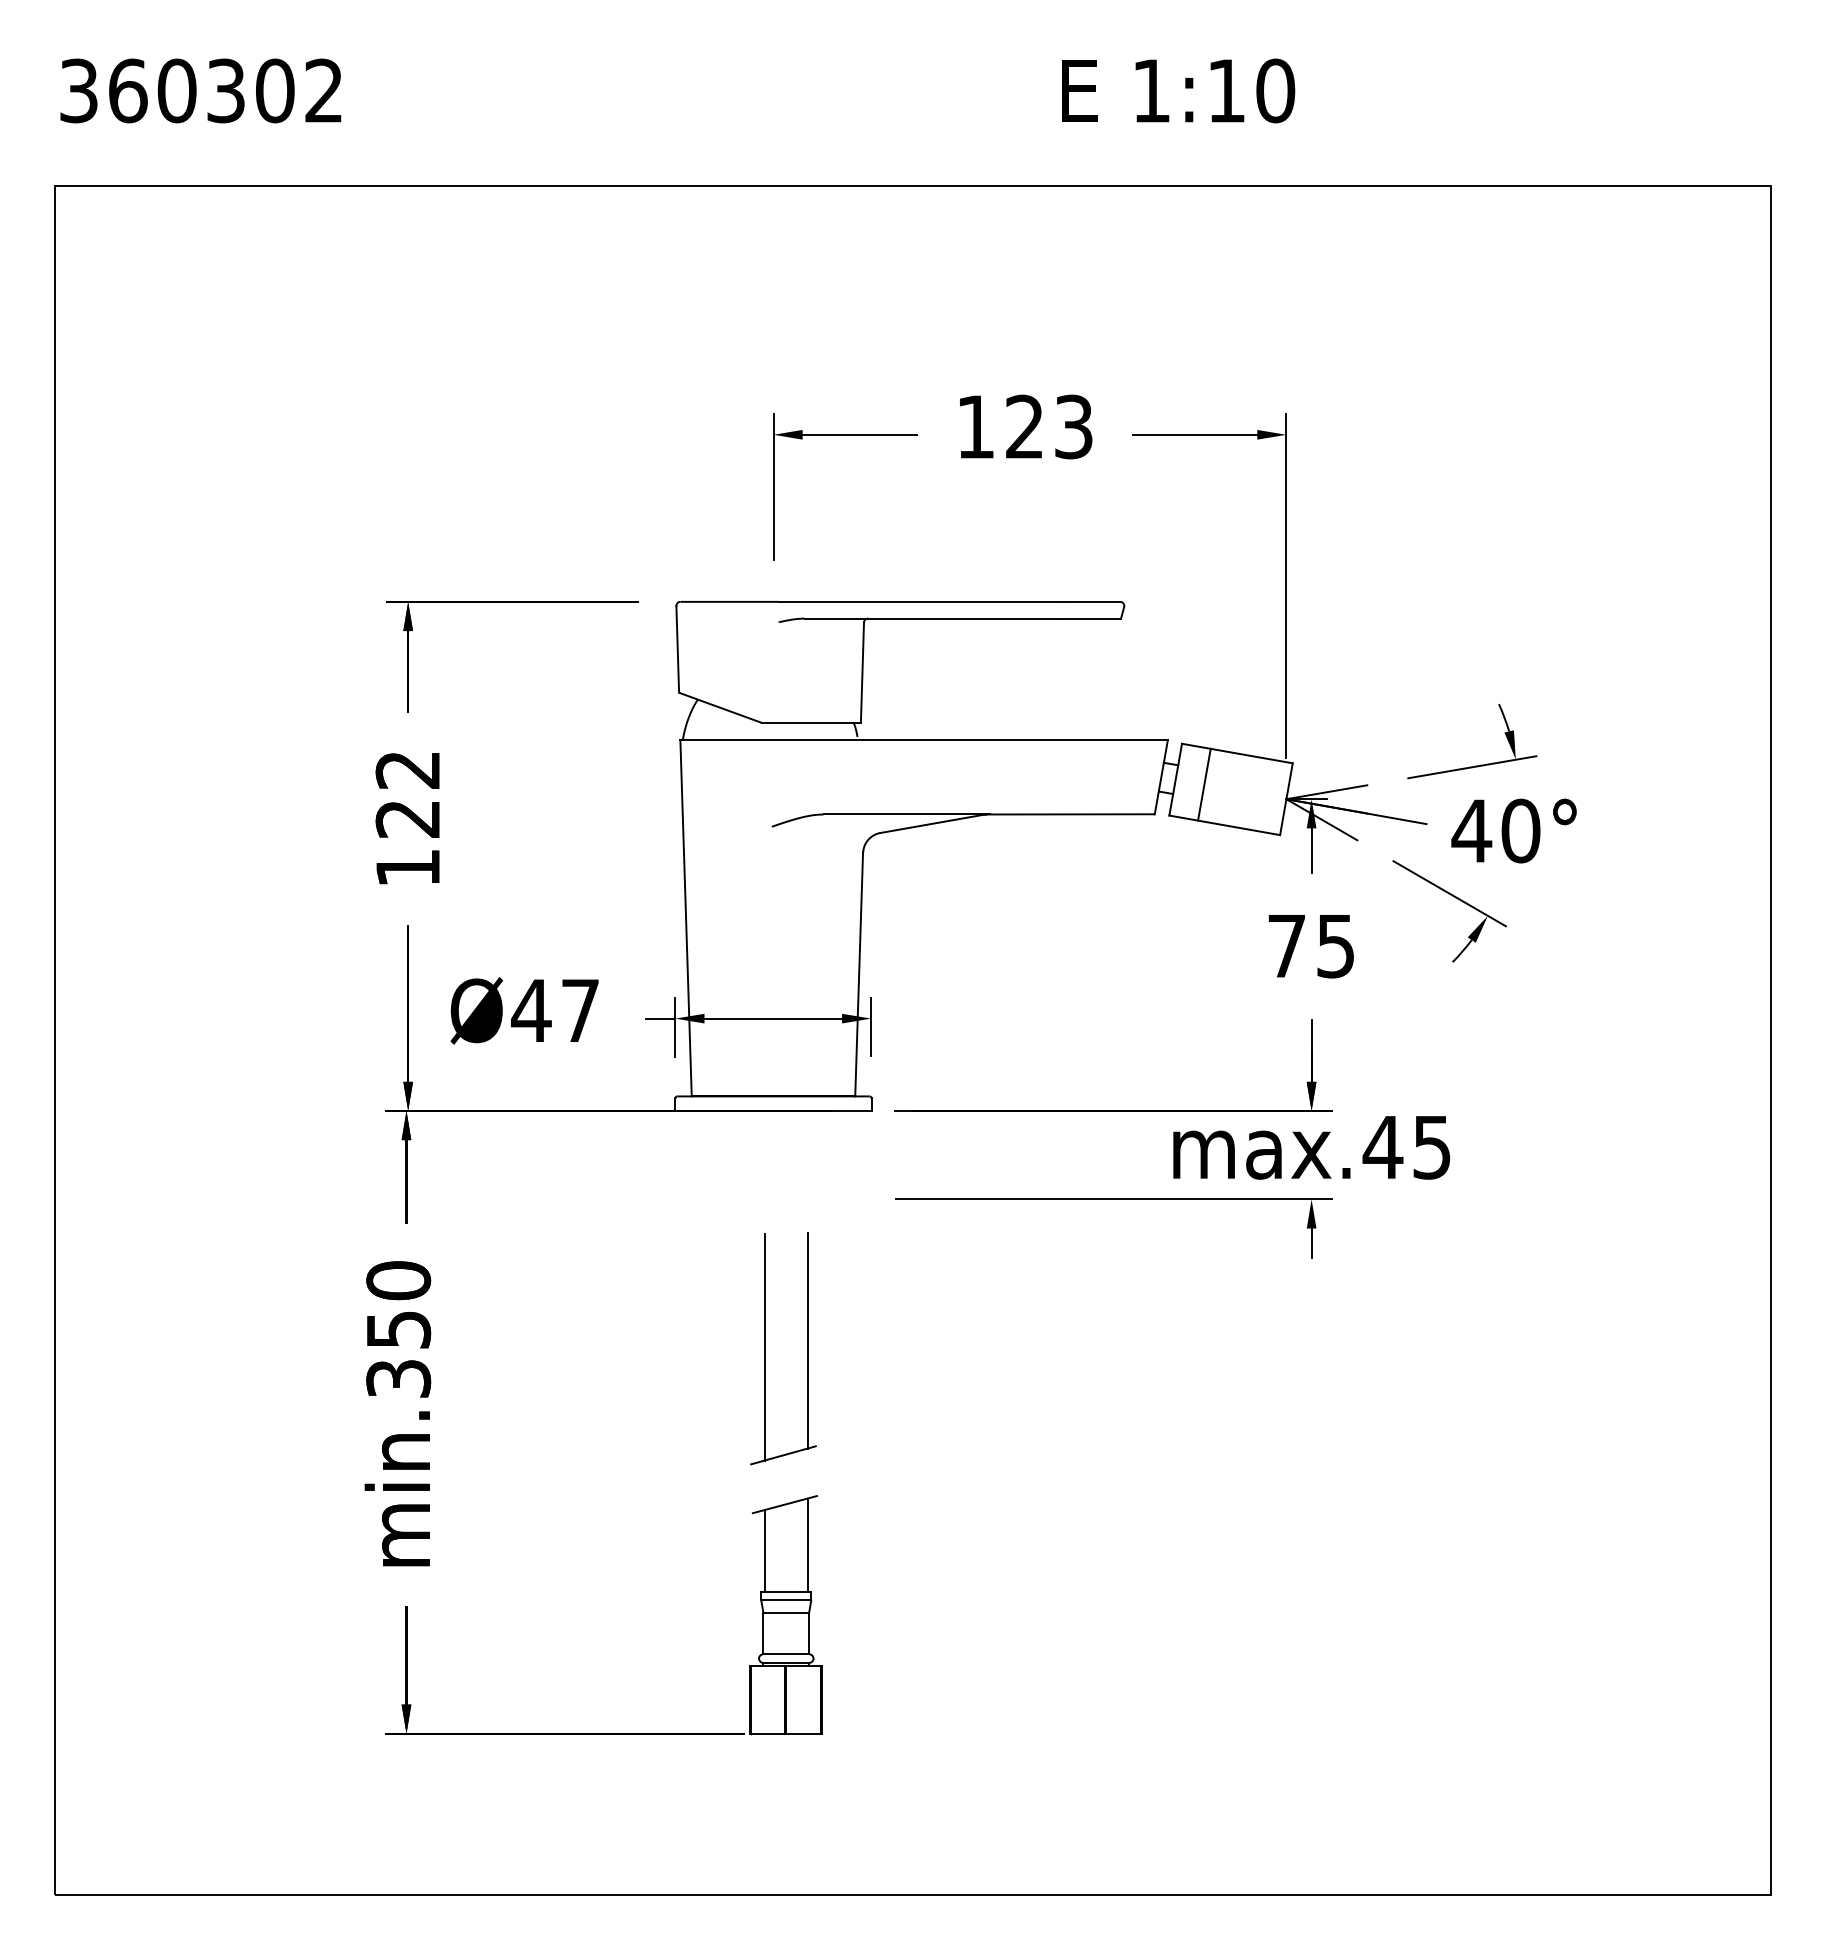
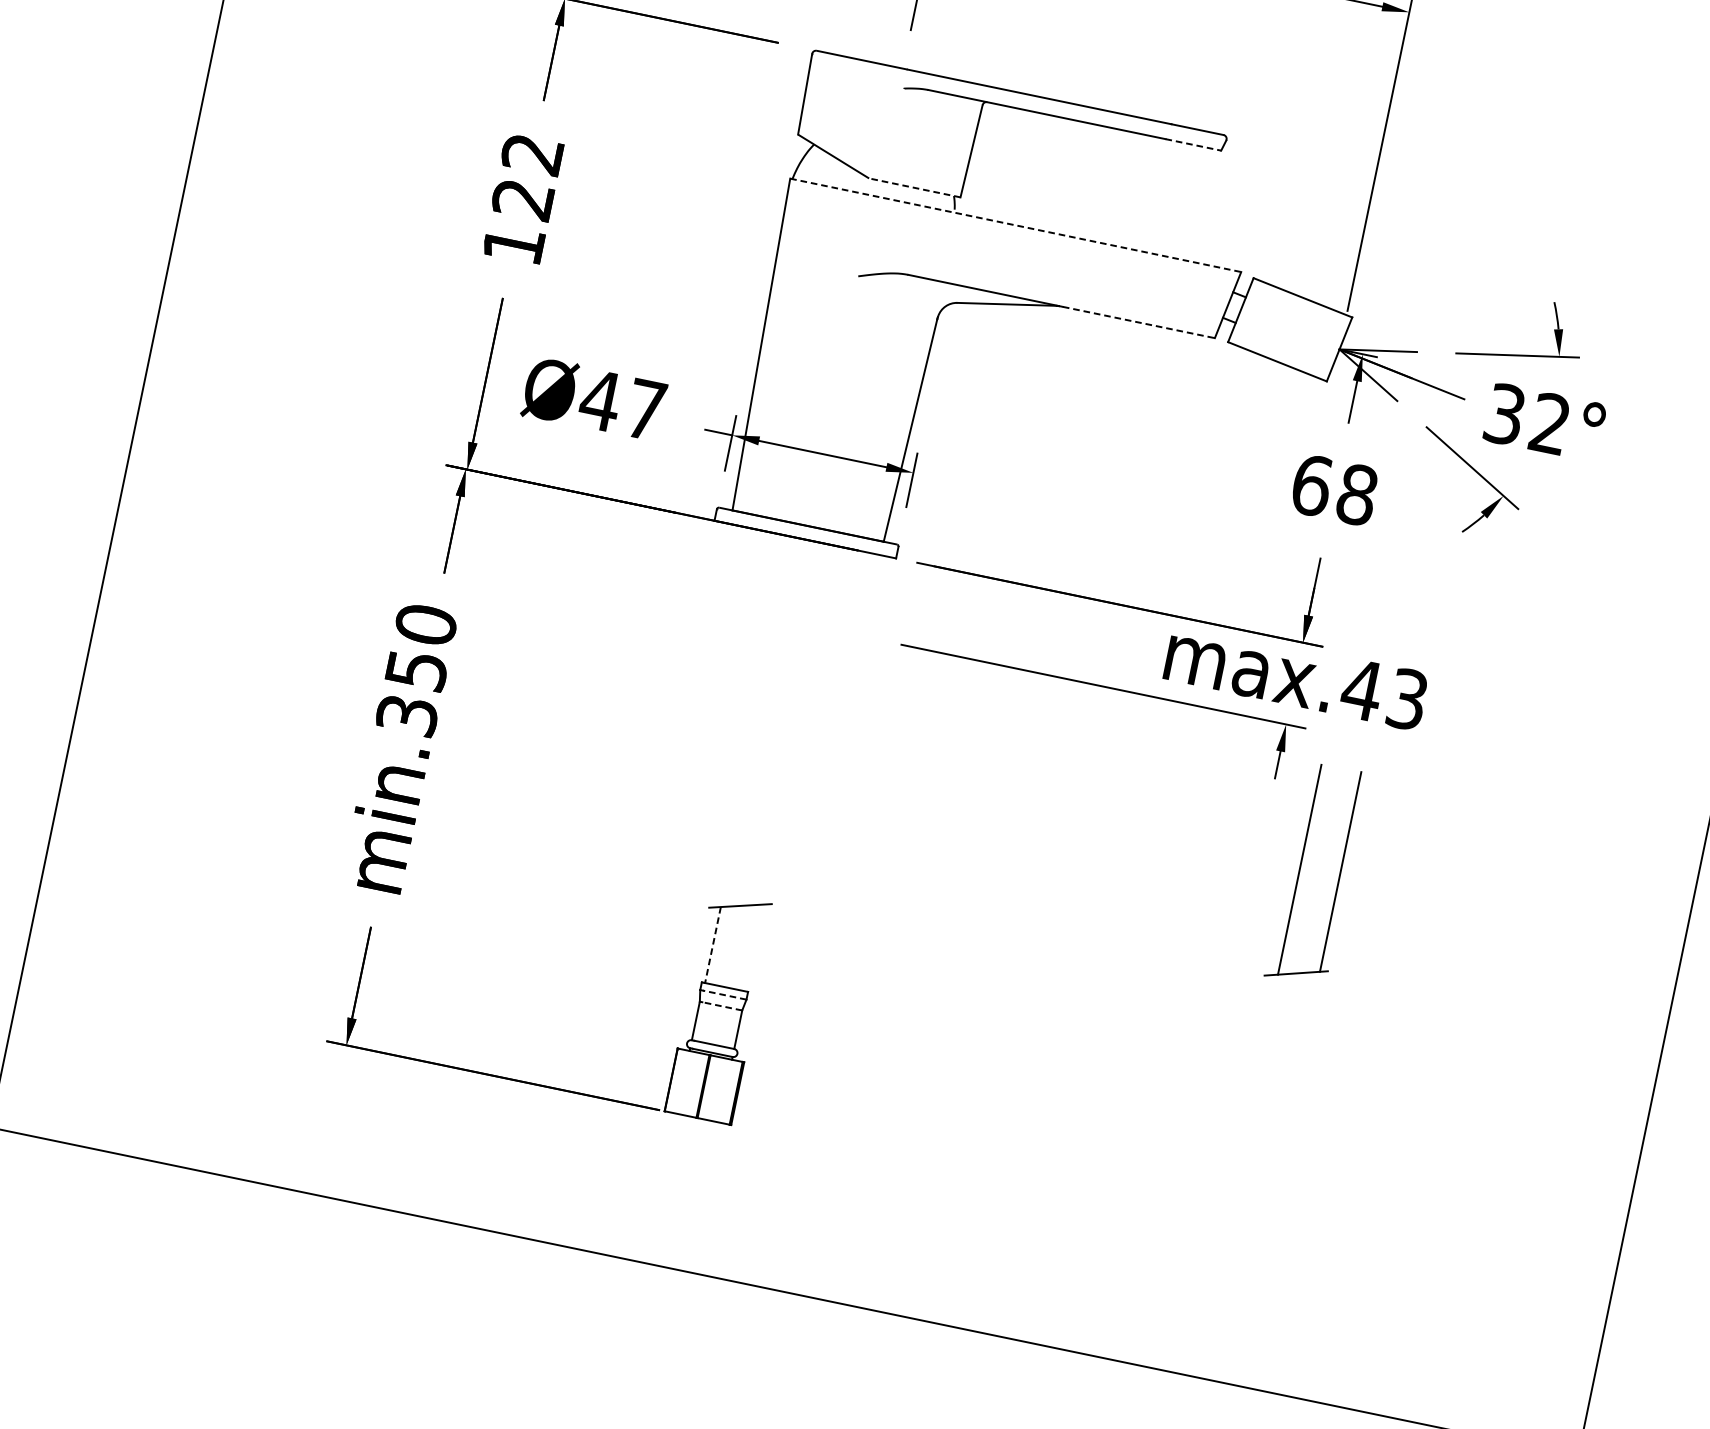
line: (1091, 618) -> (1193, 144), solid -> dashed
line: (811, 722) -> (914, 187), solid -> dashed
line: (924, 740) -> (1015, 225), solid -> dashed
line: (1204, 784) -> (1266, 320), removed
line: (1069, 814) -> (1135, 322), solid -> dashed
text: (1495, 830) -> (1526, 418), 40° -> 32°
text: (1311, 945) -> (1334, 489), 75 -> 68
text: (1432, 1147) -> (1407, 699), max.45 -> max.43
part: (765, 1348) -> (1300, 871), moved
line: (807, 1545) -> (753, 948), removed
line: (764, 1551) -> (712, 945), solid -> dashed
line: (787, 1600) -> (724, 995), solid -> dashed
line: (787, 1612) -> (722, 1006), solid -> dashed

